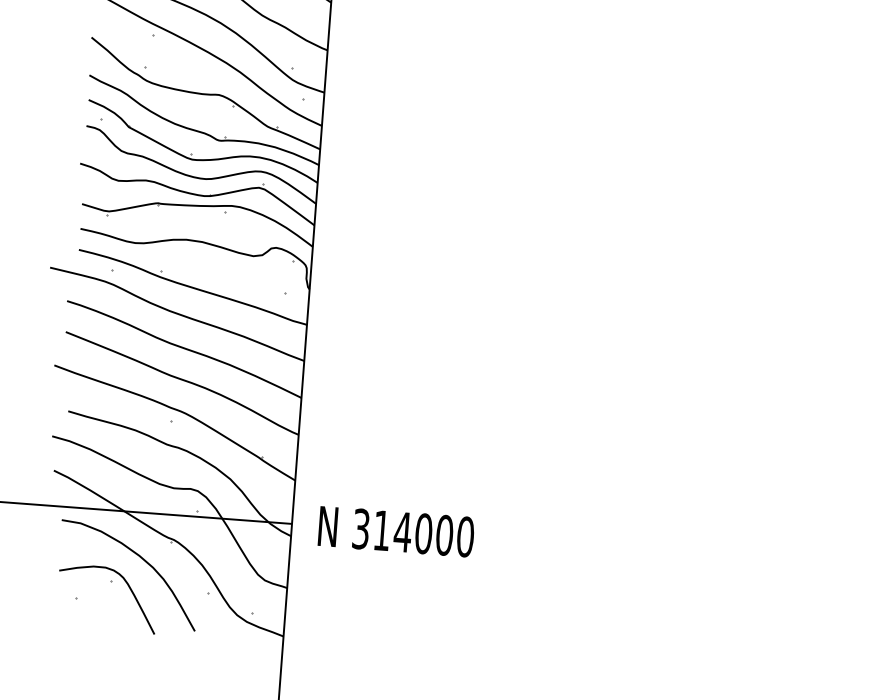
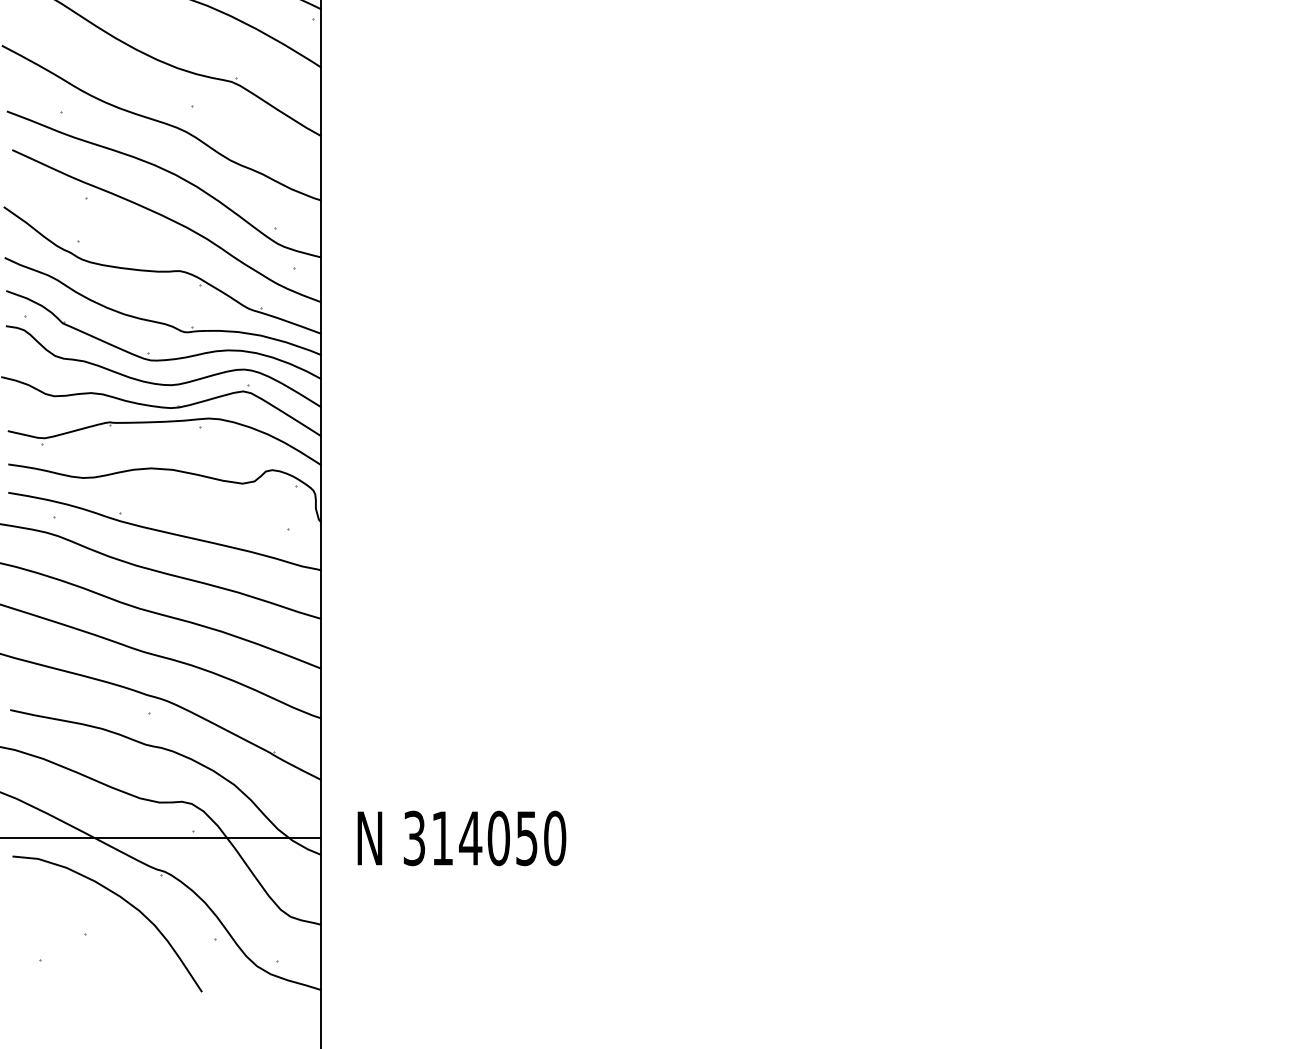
text: (445, 535) -> (527, 838), 314000 -> 314050
curve: (129, 587) -> (109, 940), removed

